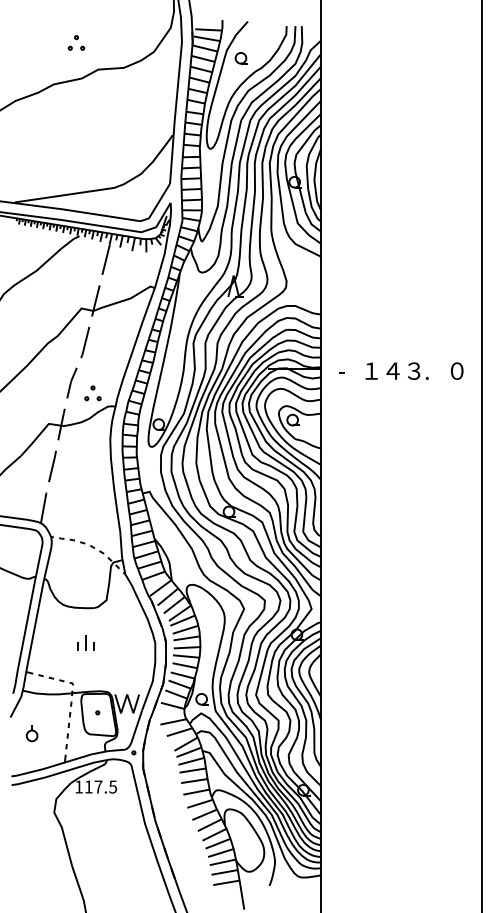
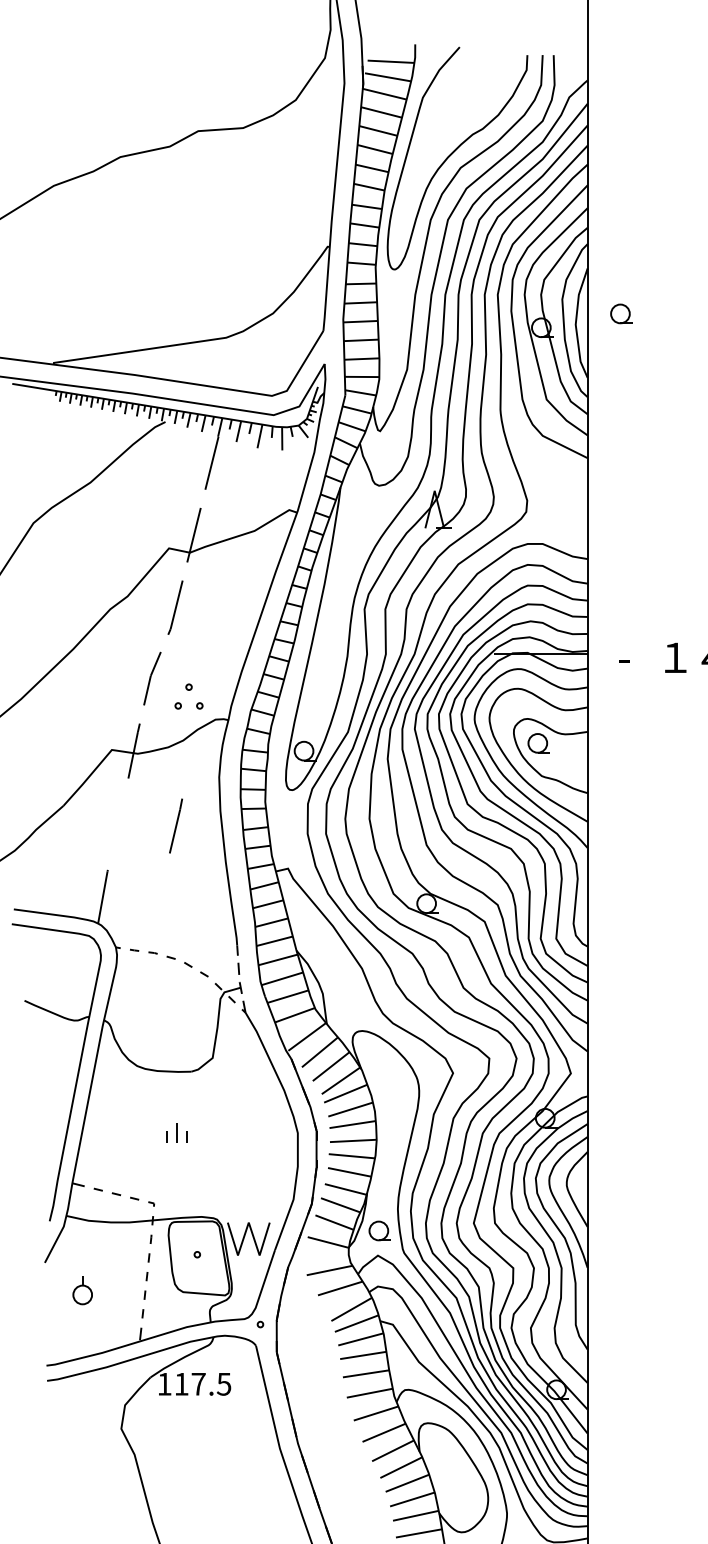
part: (76, 42) -> (160, 83), removed
part: (240, 58) -> (619, 314), moved
line: (52, 466) -> (175, 826), moved
line: (121, 555) -> (238, 979), solid -> dashed
part: (85, 642) -> (175, 1131), size x0.7

